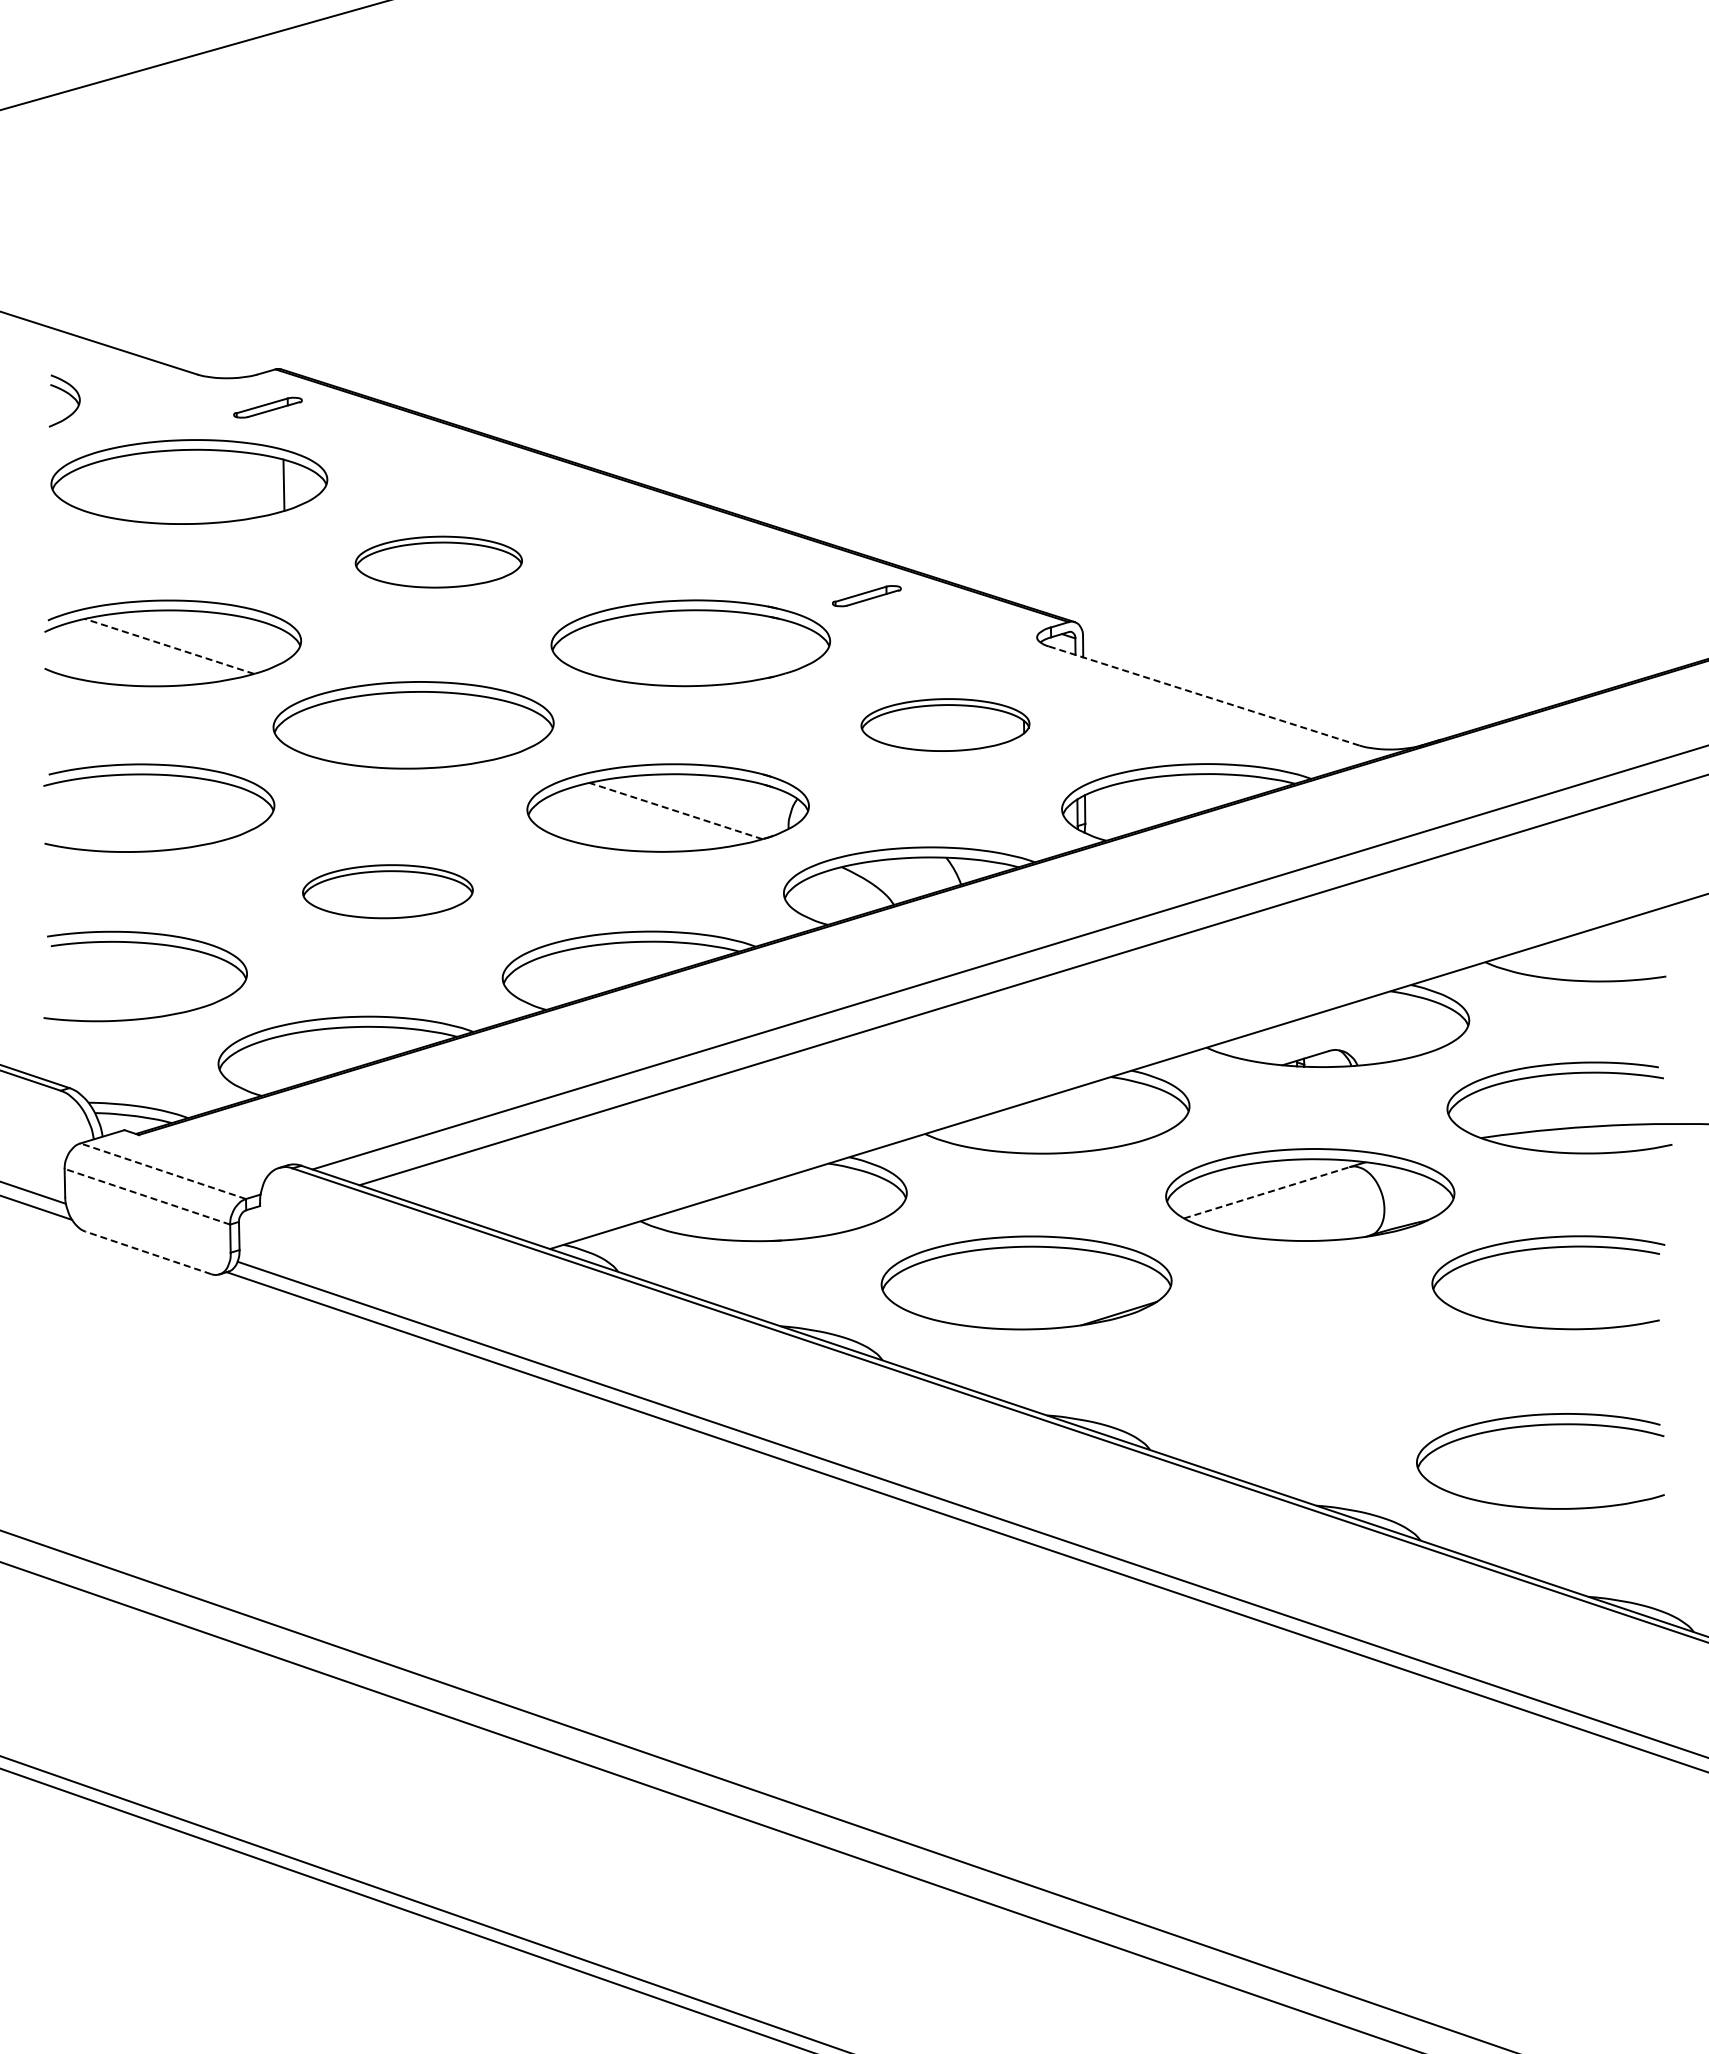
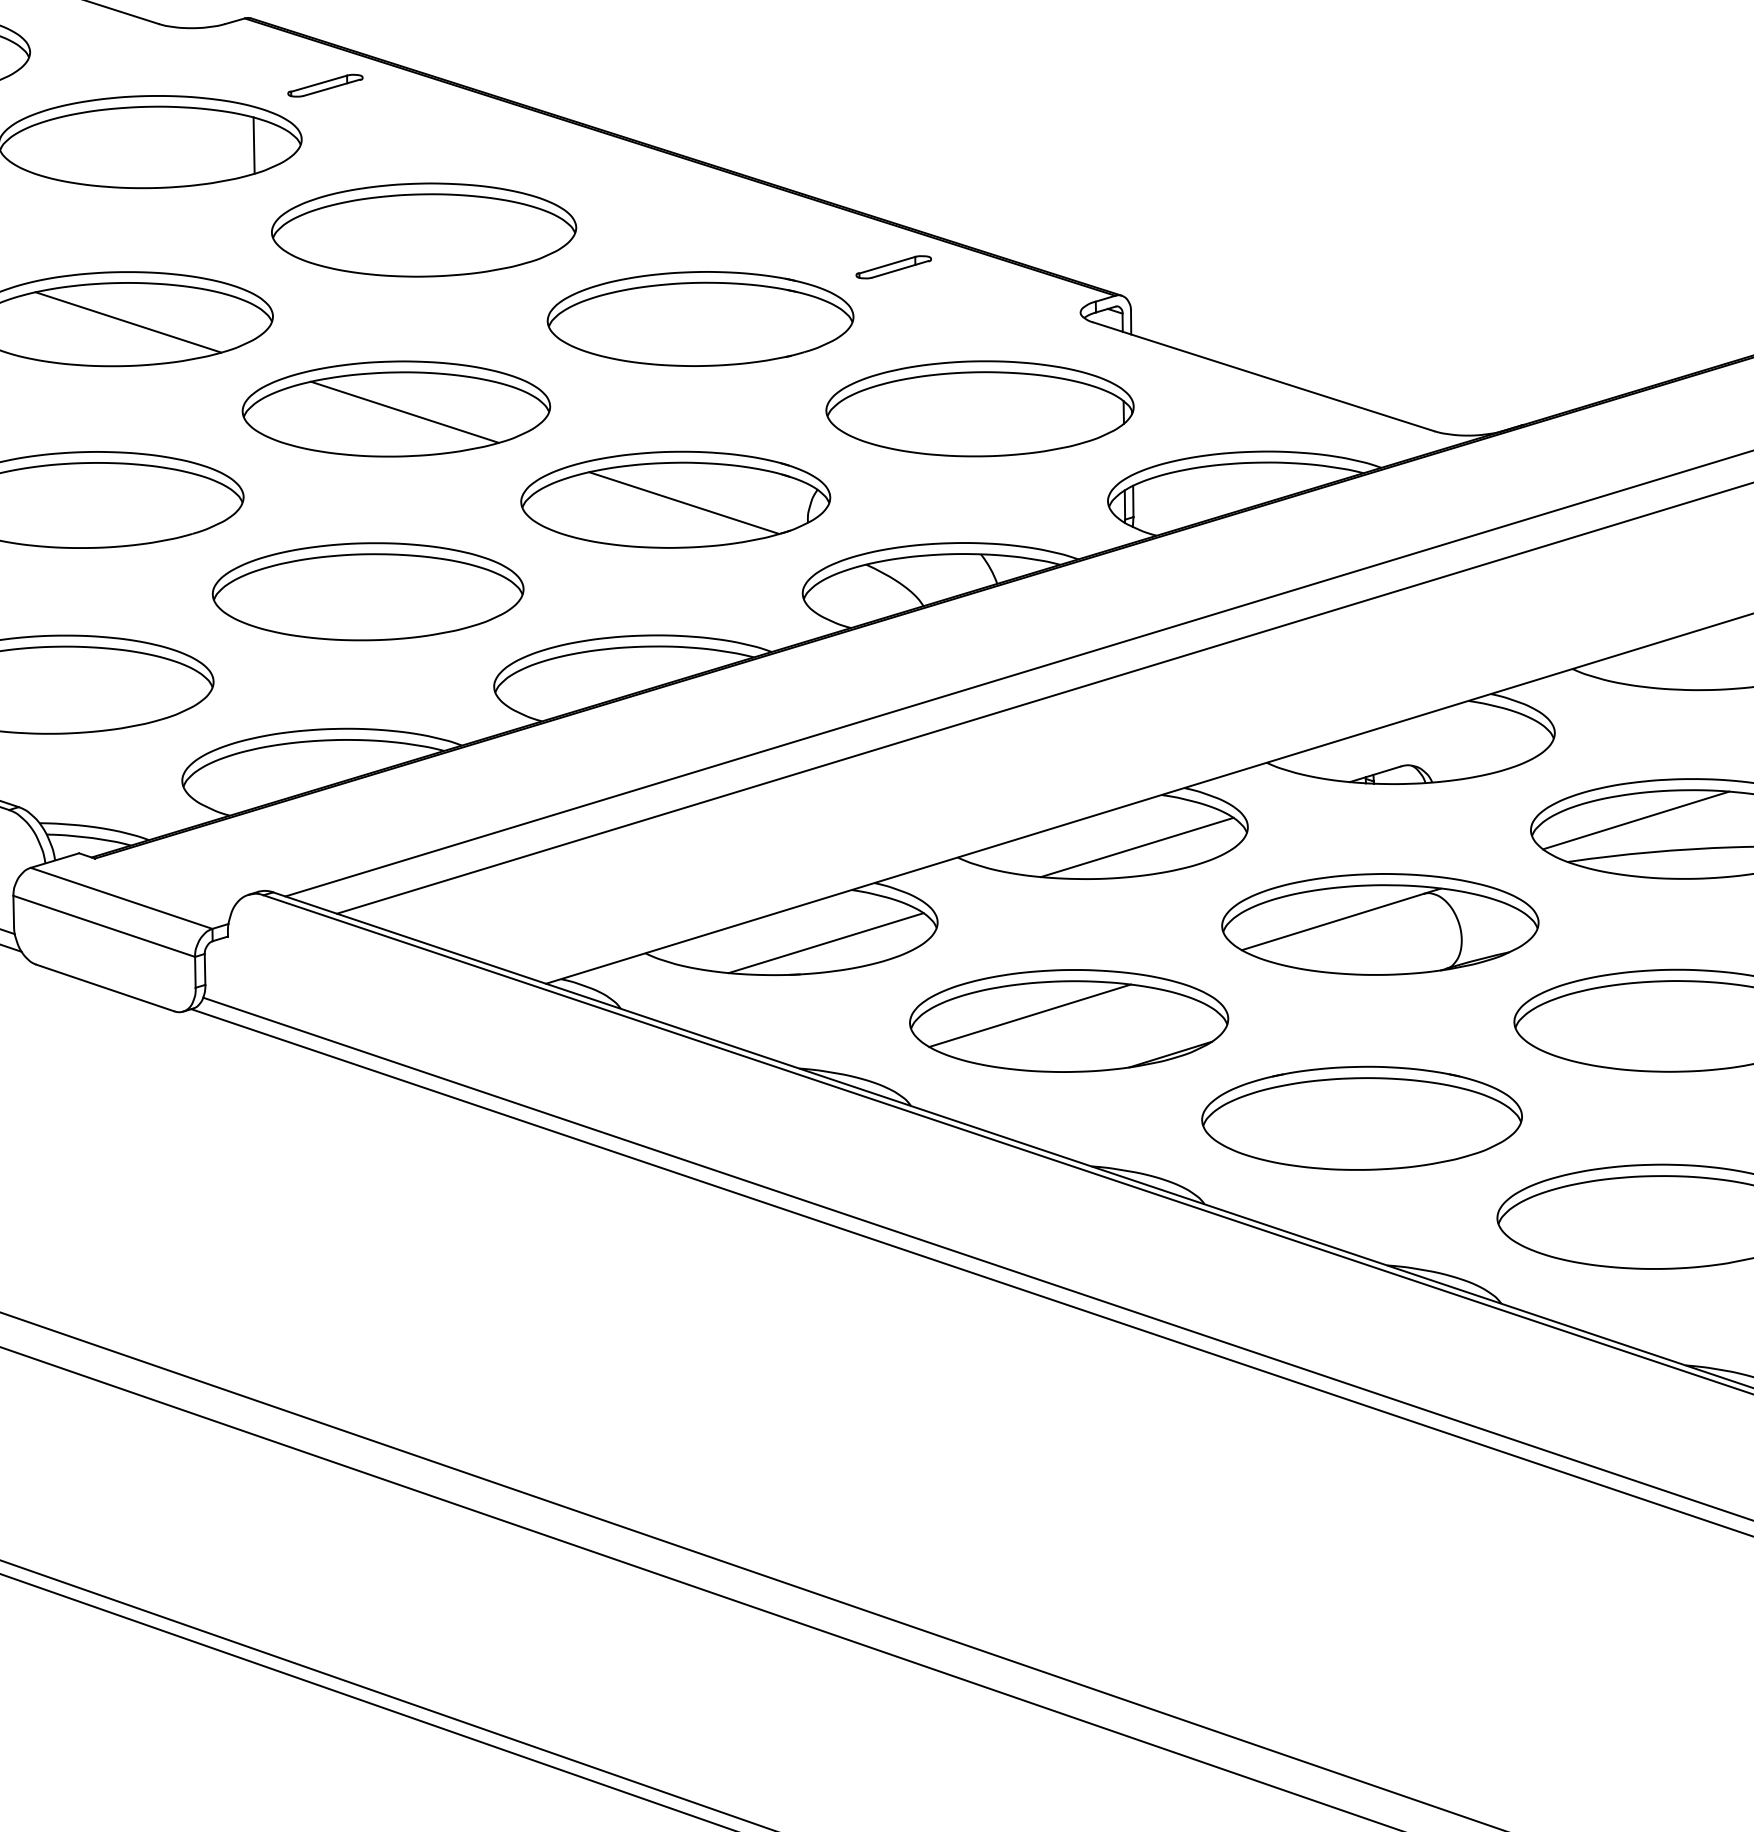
part: (267, 407) -> (324, 85), moved
part: (438, 561) -> (423, 229), size x1.67
line: (169, 646) -> (128, 322), dashed -> solid
line: (1203, 695) -> (1263, 376), dashed -> solid
part: (945, 724) -> (980, 408), size x1.67
line: (421, 728) -> (405, 412), added
line: (675, 810) -> (683, 502), dashed -> solid
part: (387, 891) -> (367, 591), size x1.67
line: (1543, 1099) -> (1636, 819), added
line: (1088, 1124) -> (1137, 847), added
line: (162, 1171) -> (120, 898), dashed -> solid
line: (1266, 1192) -> (1332, 921), dashed -> solid
line: (146, 1196) -> (103, 926), dashed -> solid
line: (805, 1211) -> (826, 942), added
line: (147, 1252) -> (104, 987), dashed -> solid
line: (990, 1277) -> (1029, 1014), added
part: (1293, 1371) -> (1361, 1118), added

